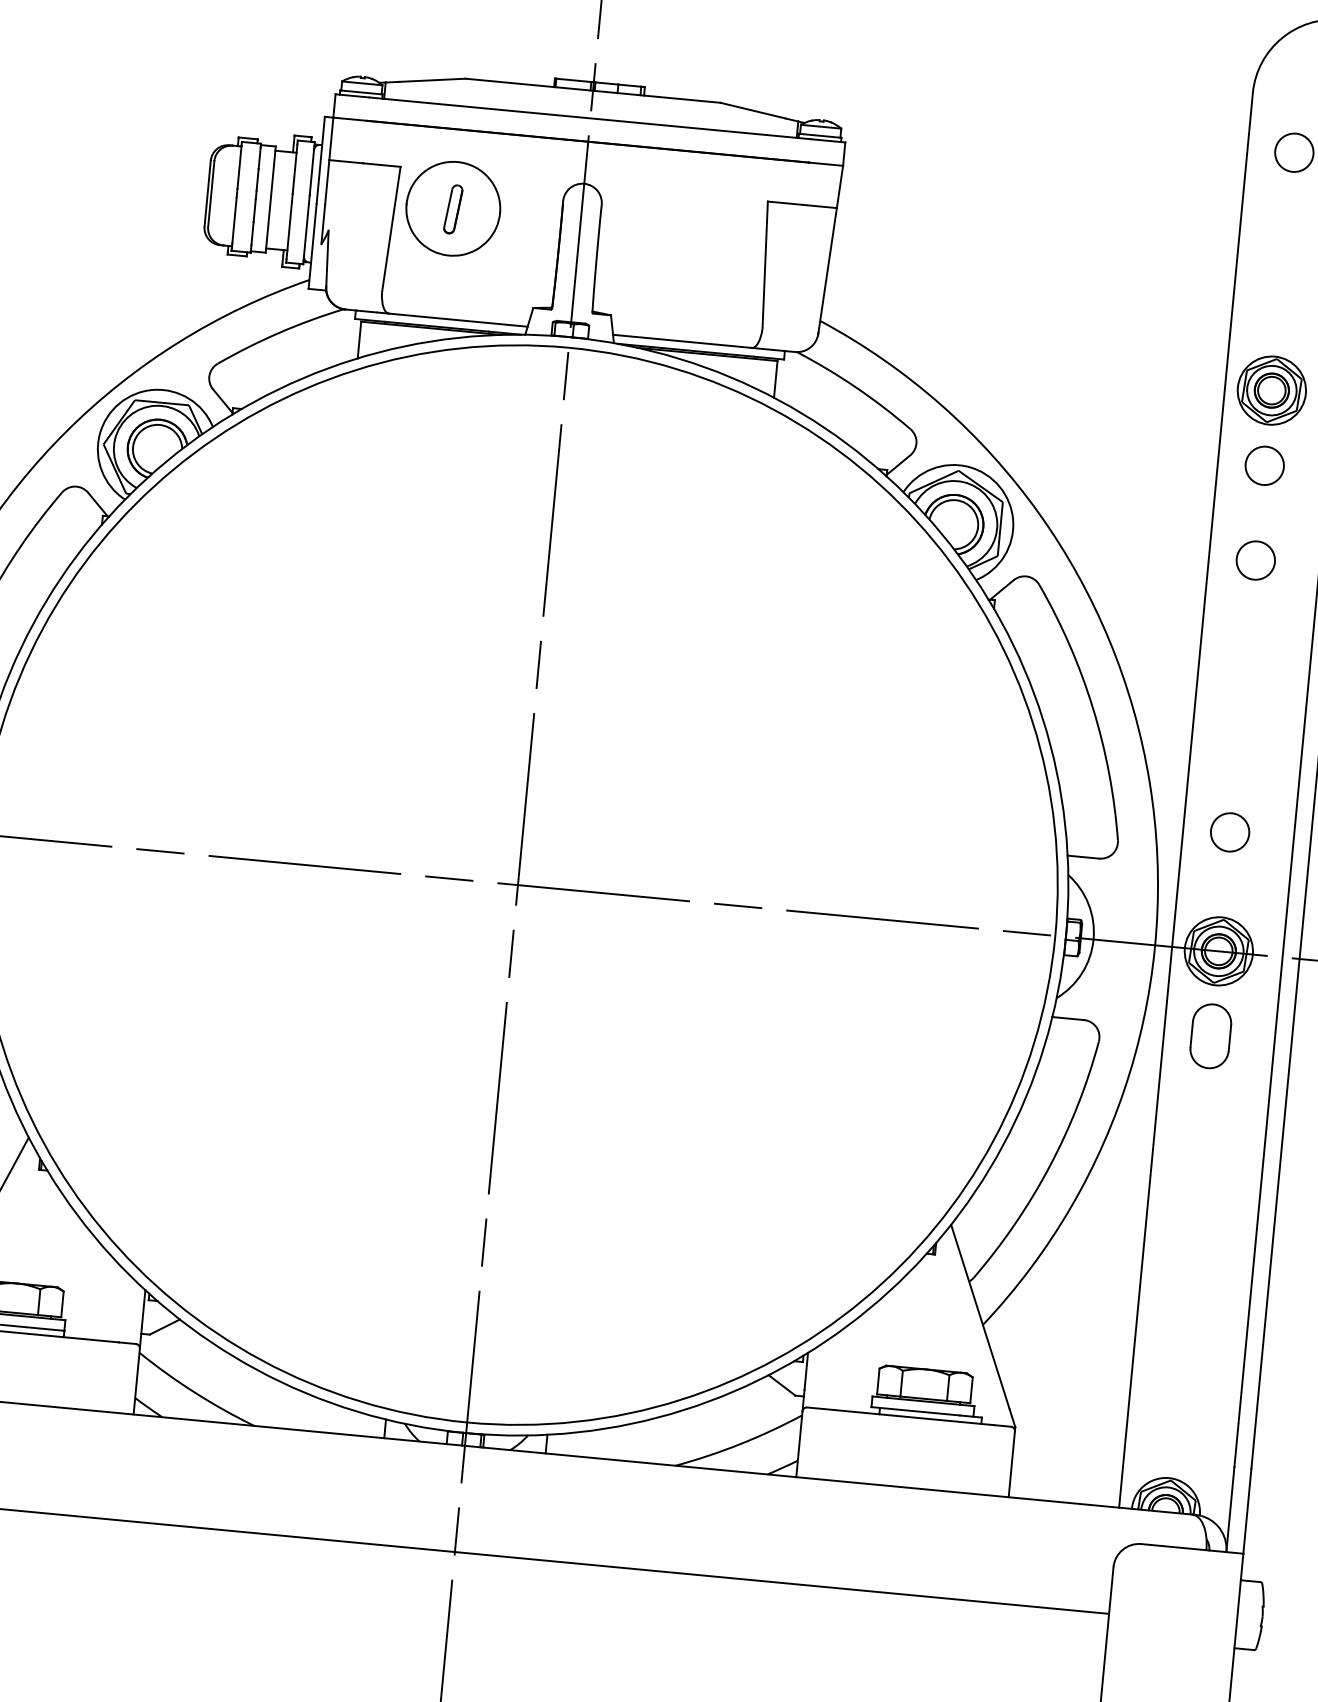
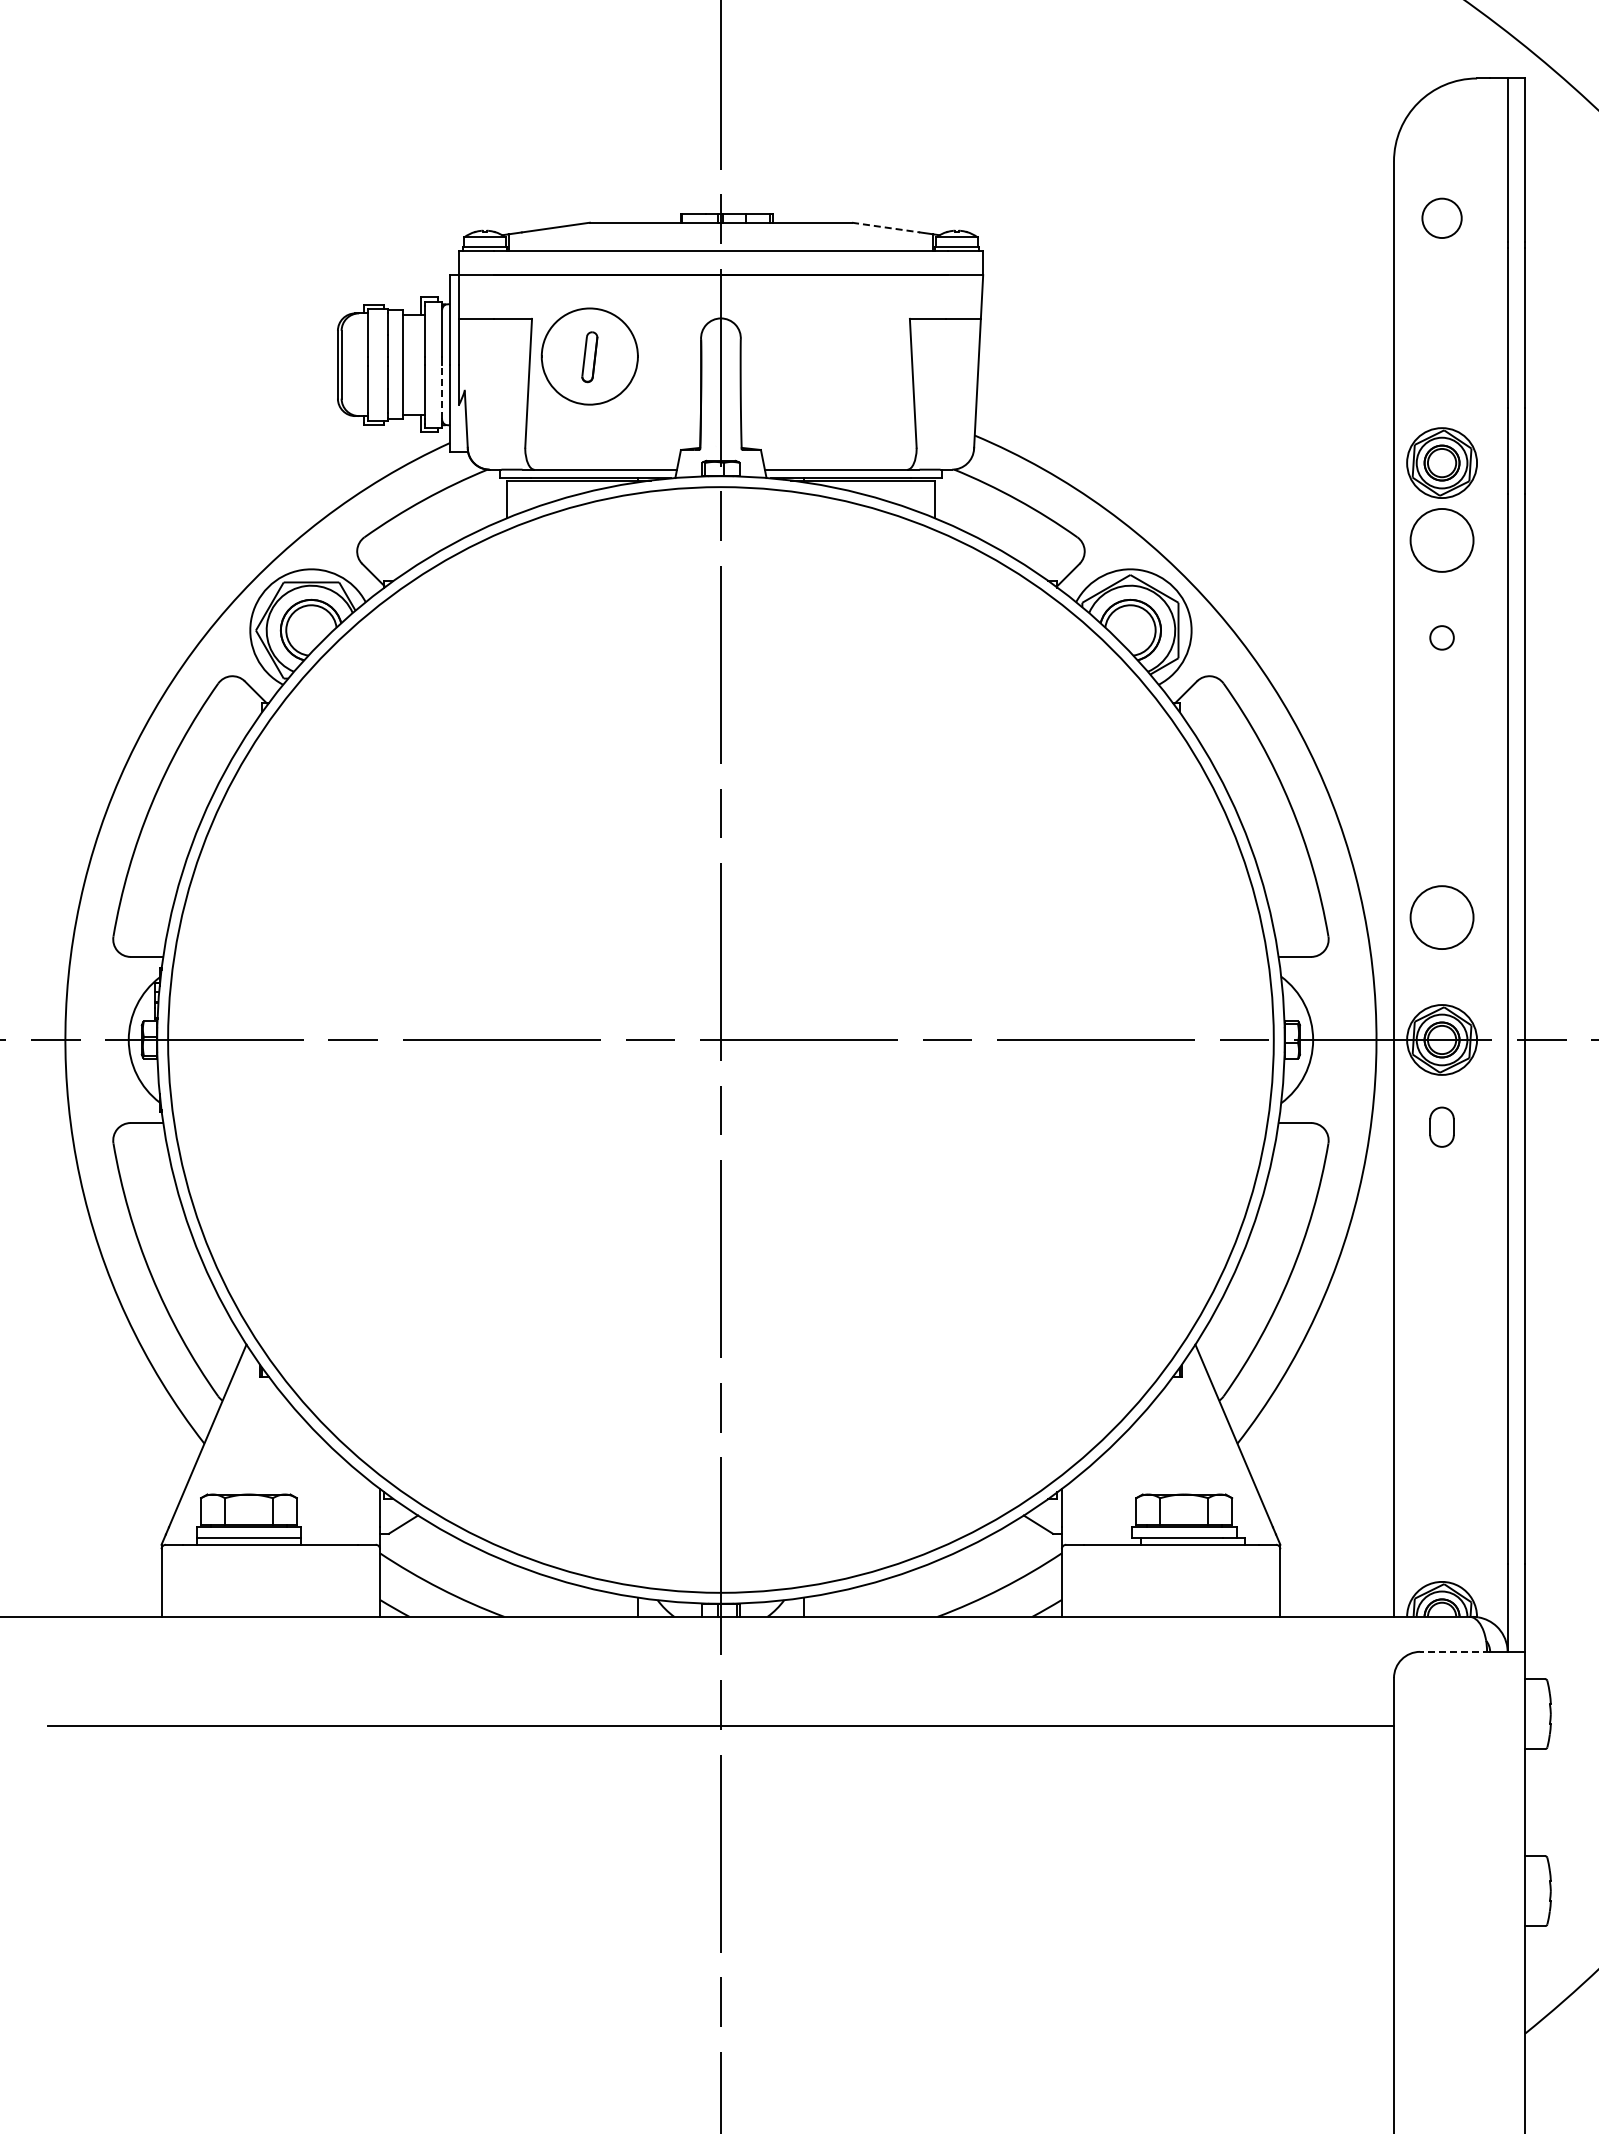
line: (753, 110) -> (886, 227), solid -> dashed
line: (306, 229) -> (442, 391), solid -> dashed
circle: (1264, 465) -> (1441, 540), size x1.6
circle: (1255, 560) -> (1441, 637), size x0.6
circle: (1229, 832) -> (1441, 917), size x1.6
part: (1210, 1035) -> (1441, 1126), size x0.6
line: (1175, 1546) -> (1455, 1651), solid -> dashed

